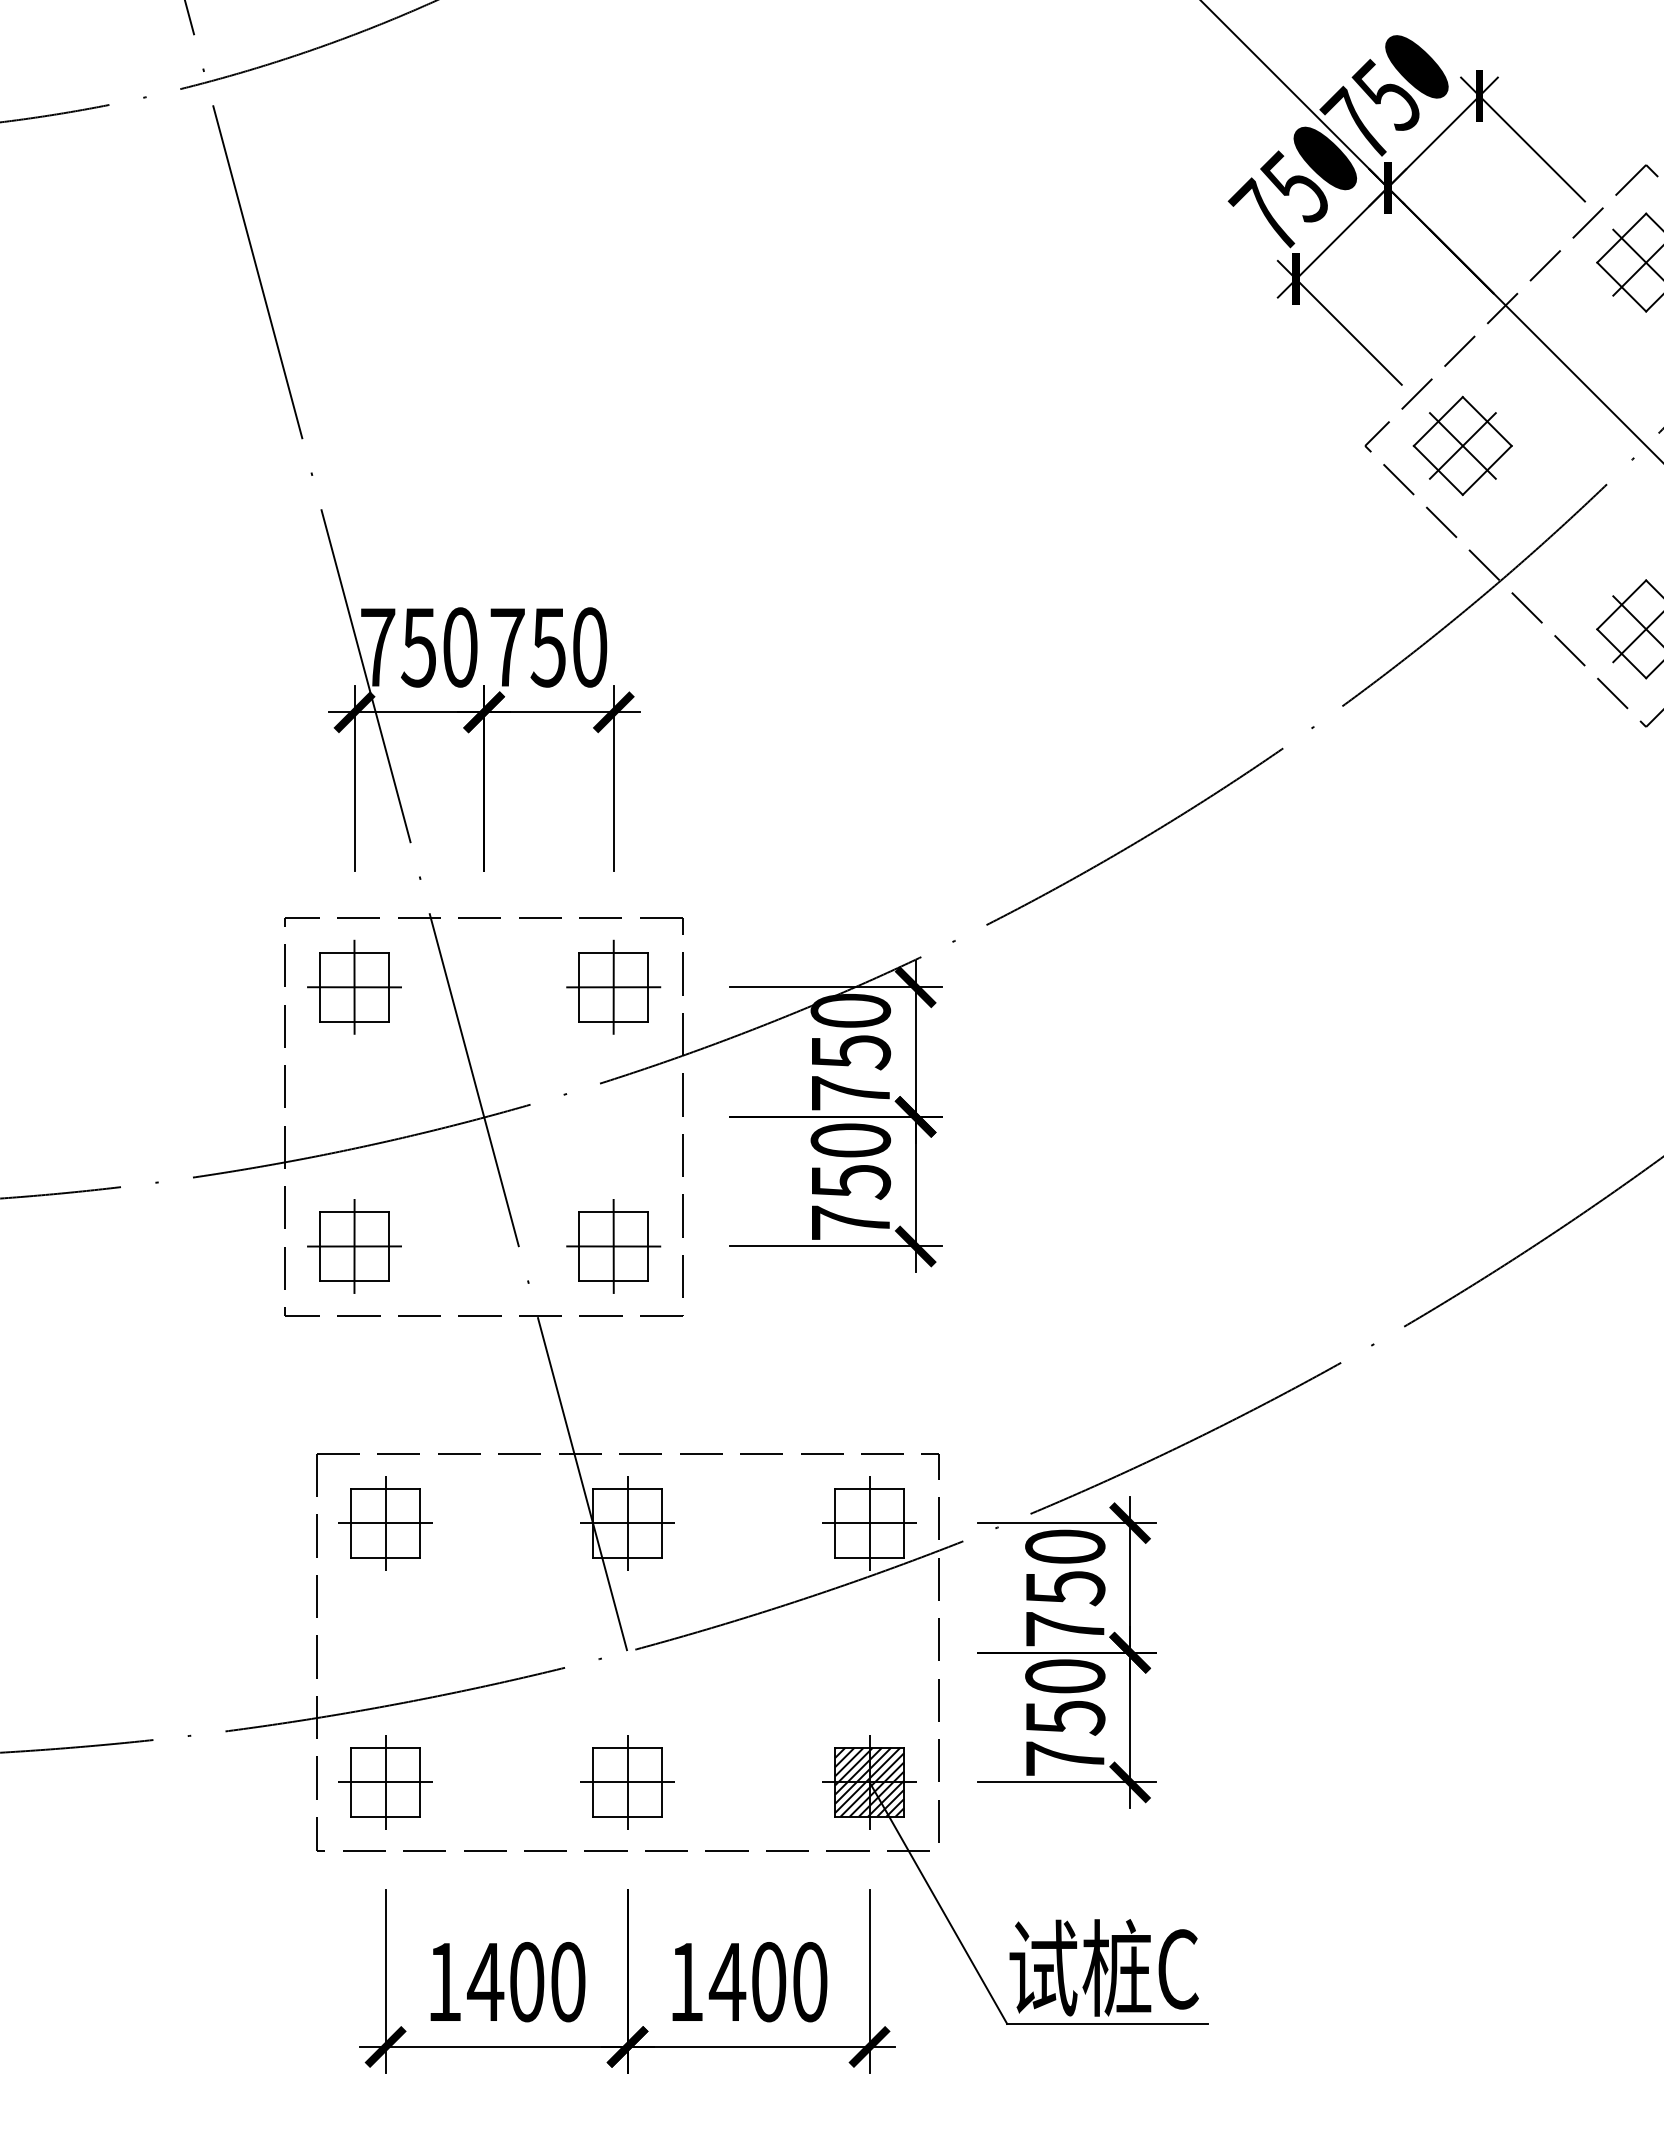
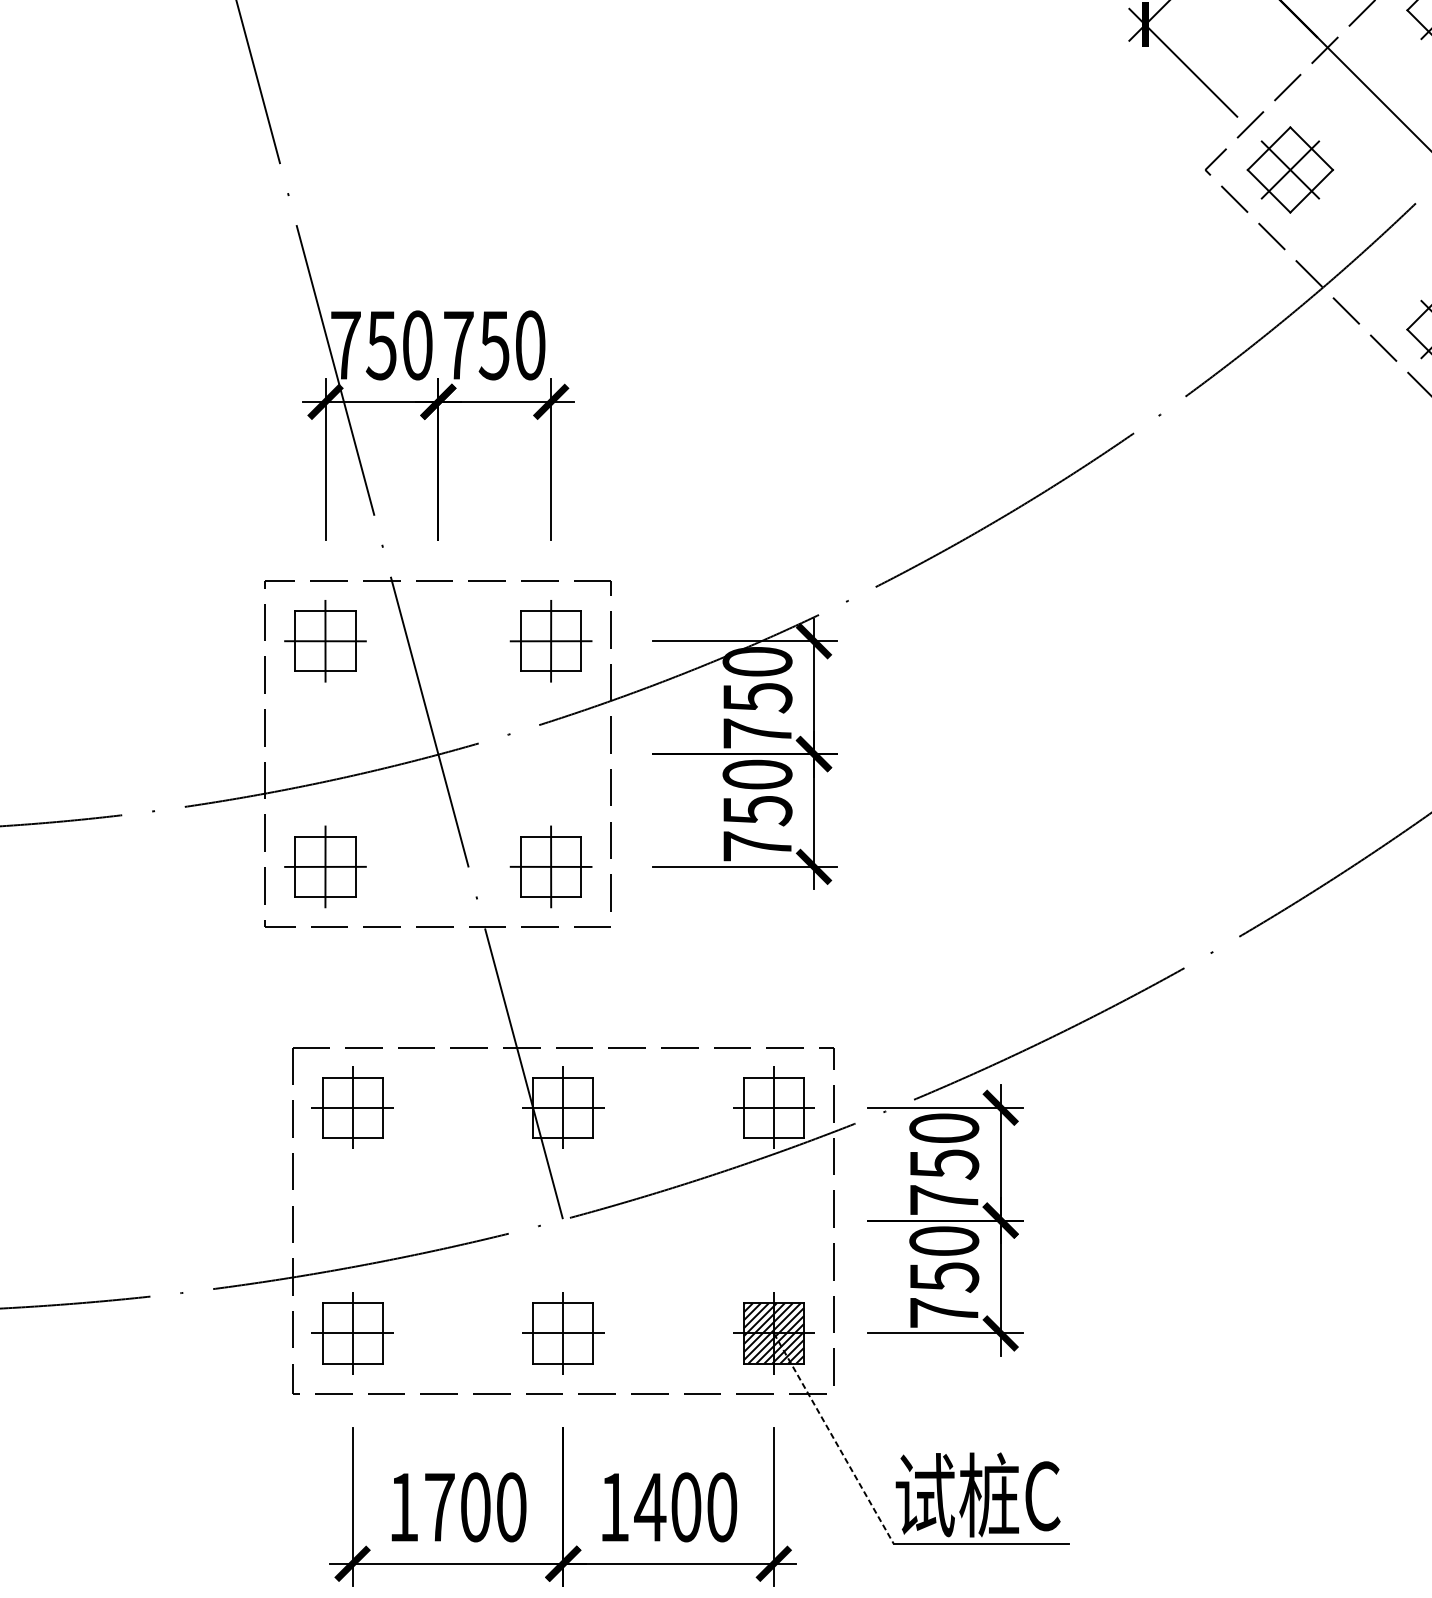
line: (938, 1903) -> (833, 1438), solid -> dashed
text: (485, 1981) -> (439, 1506), 1400 -> 1700

